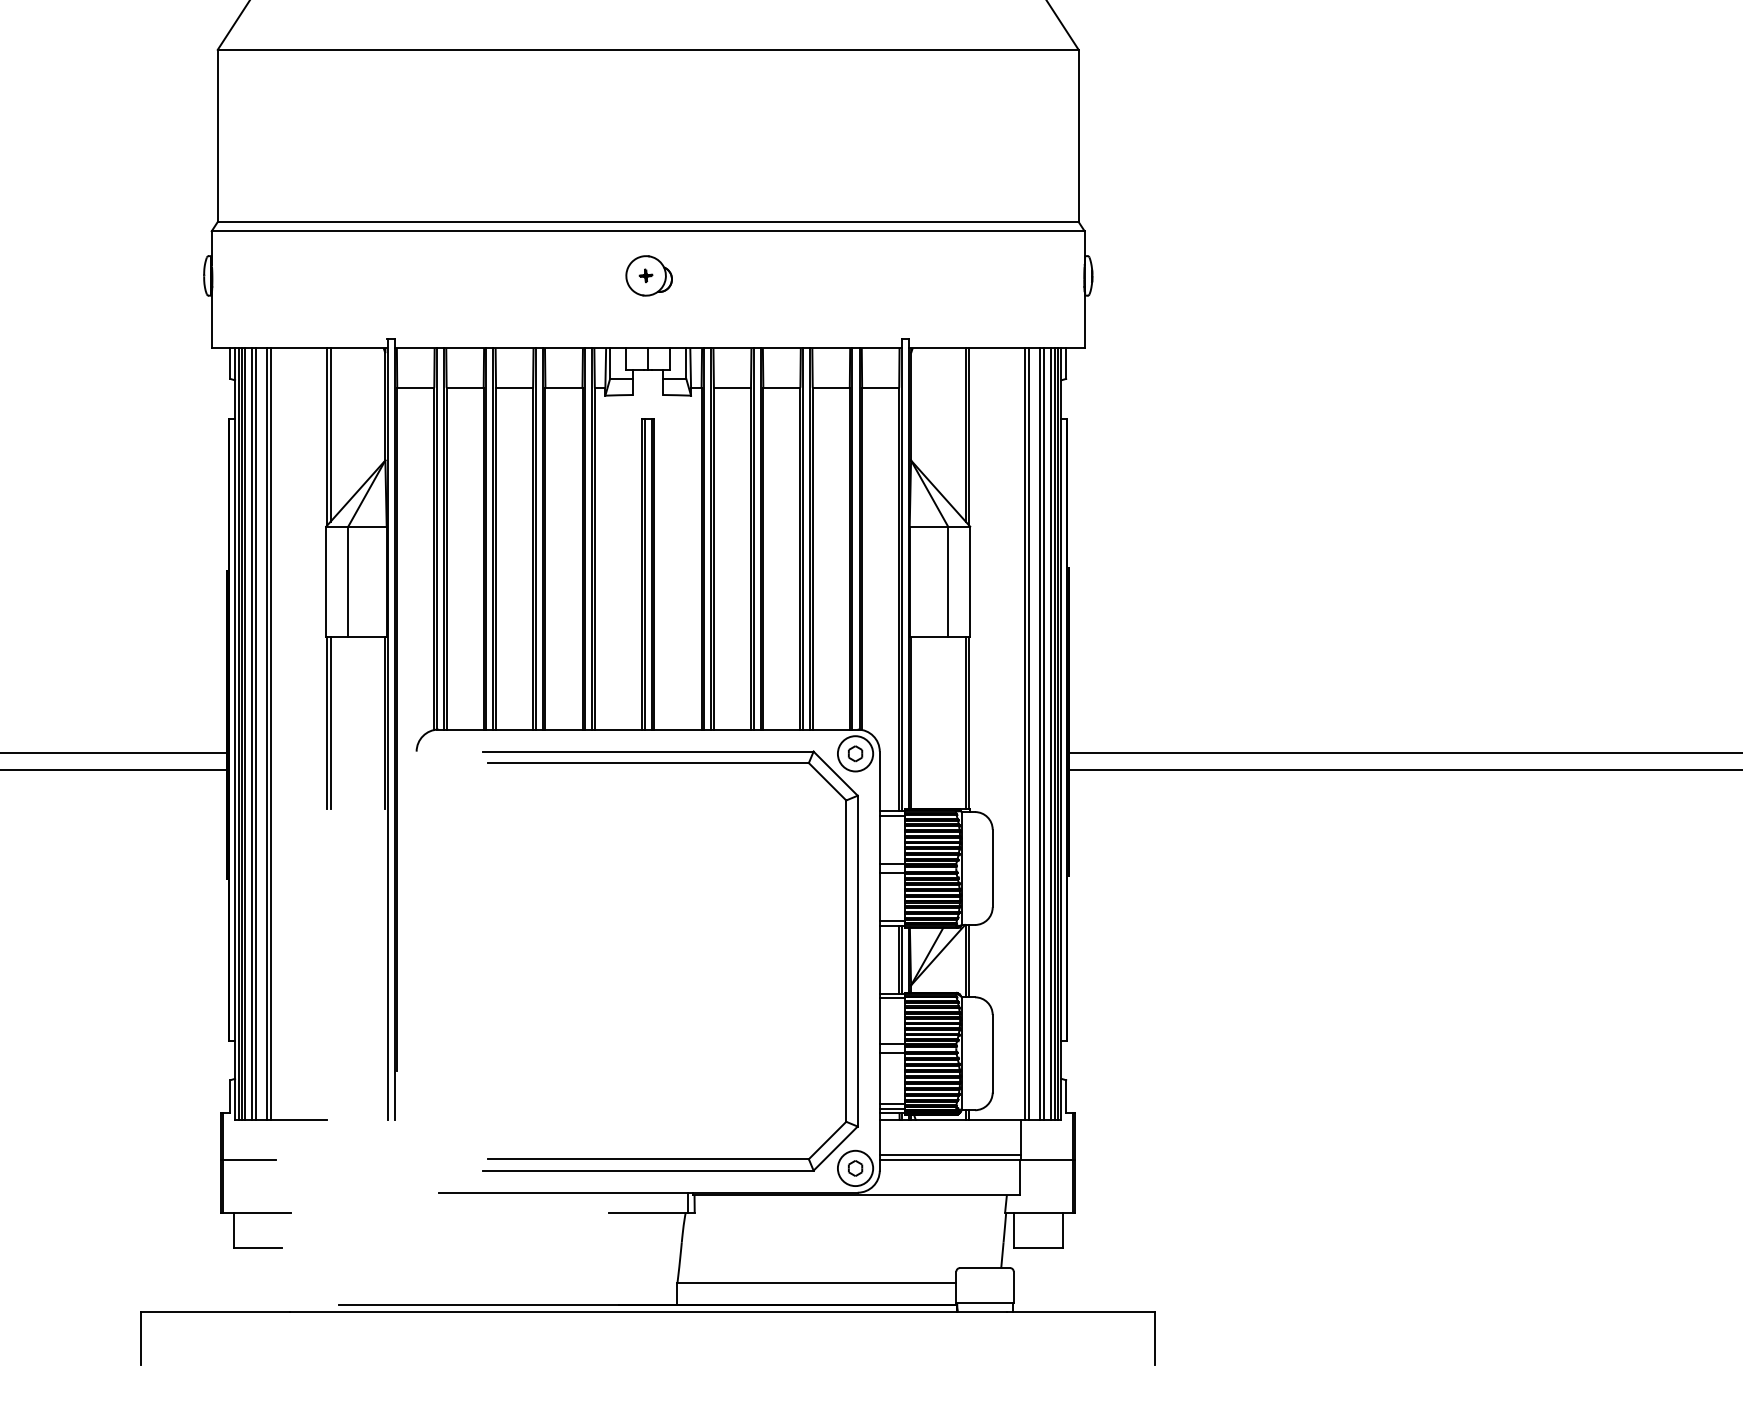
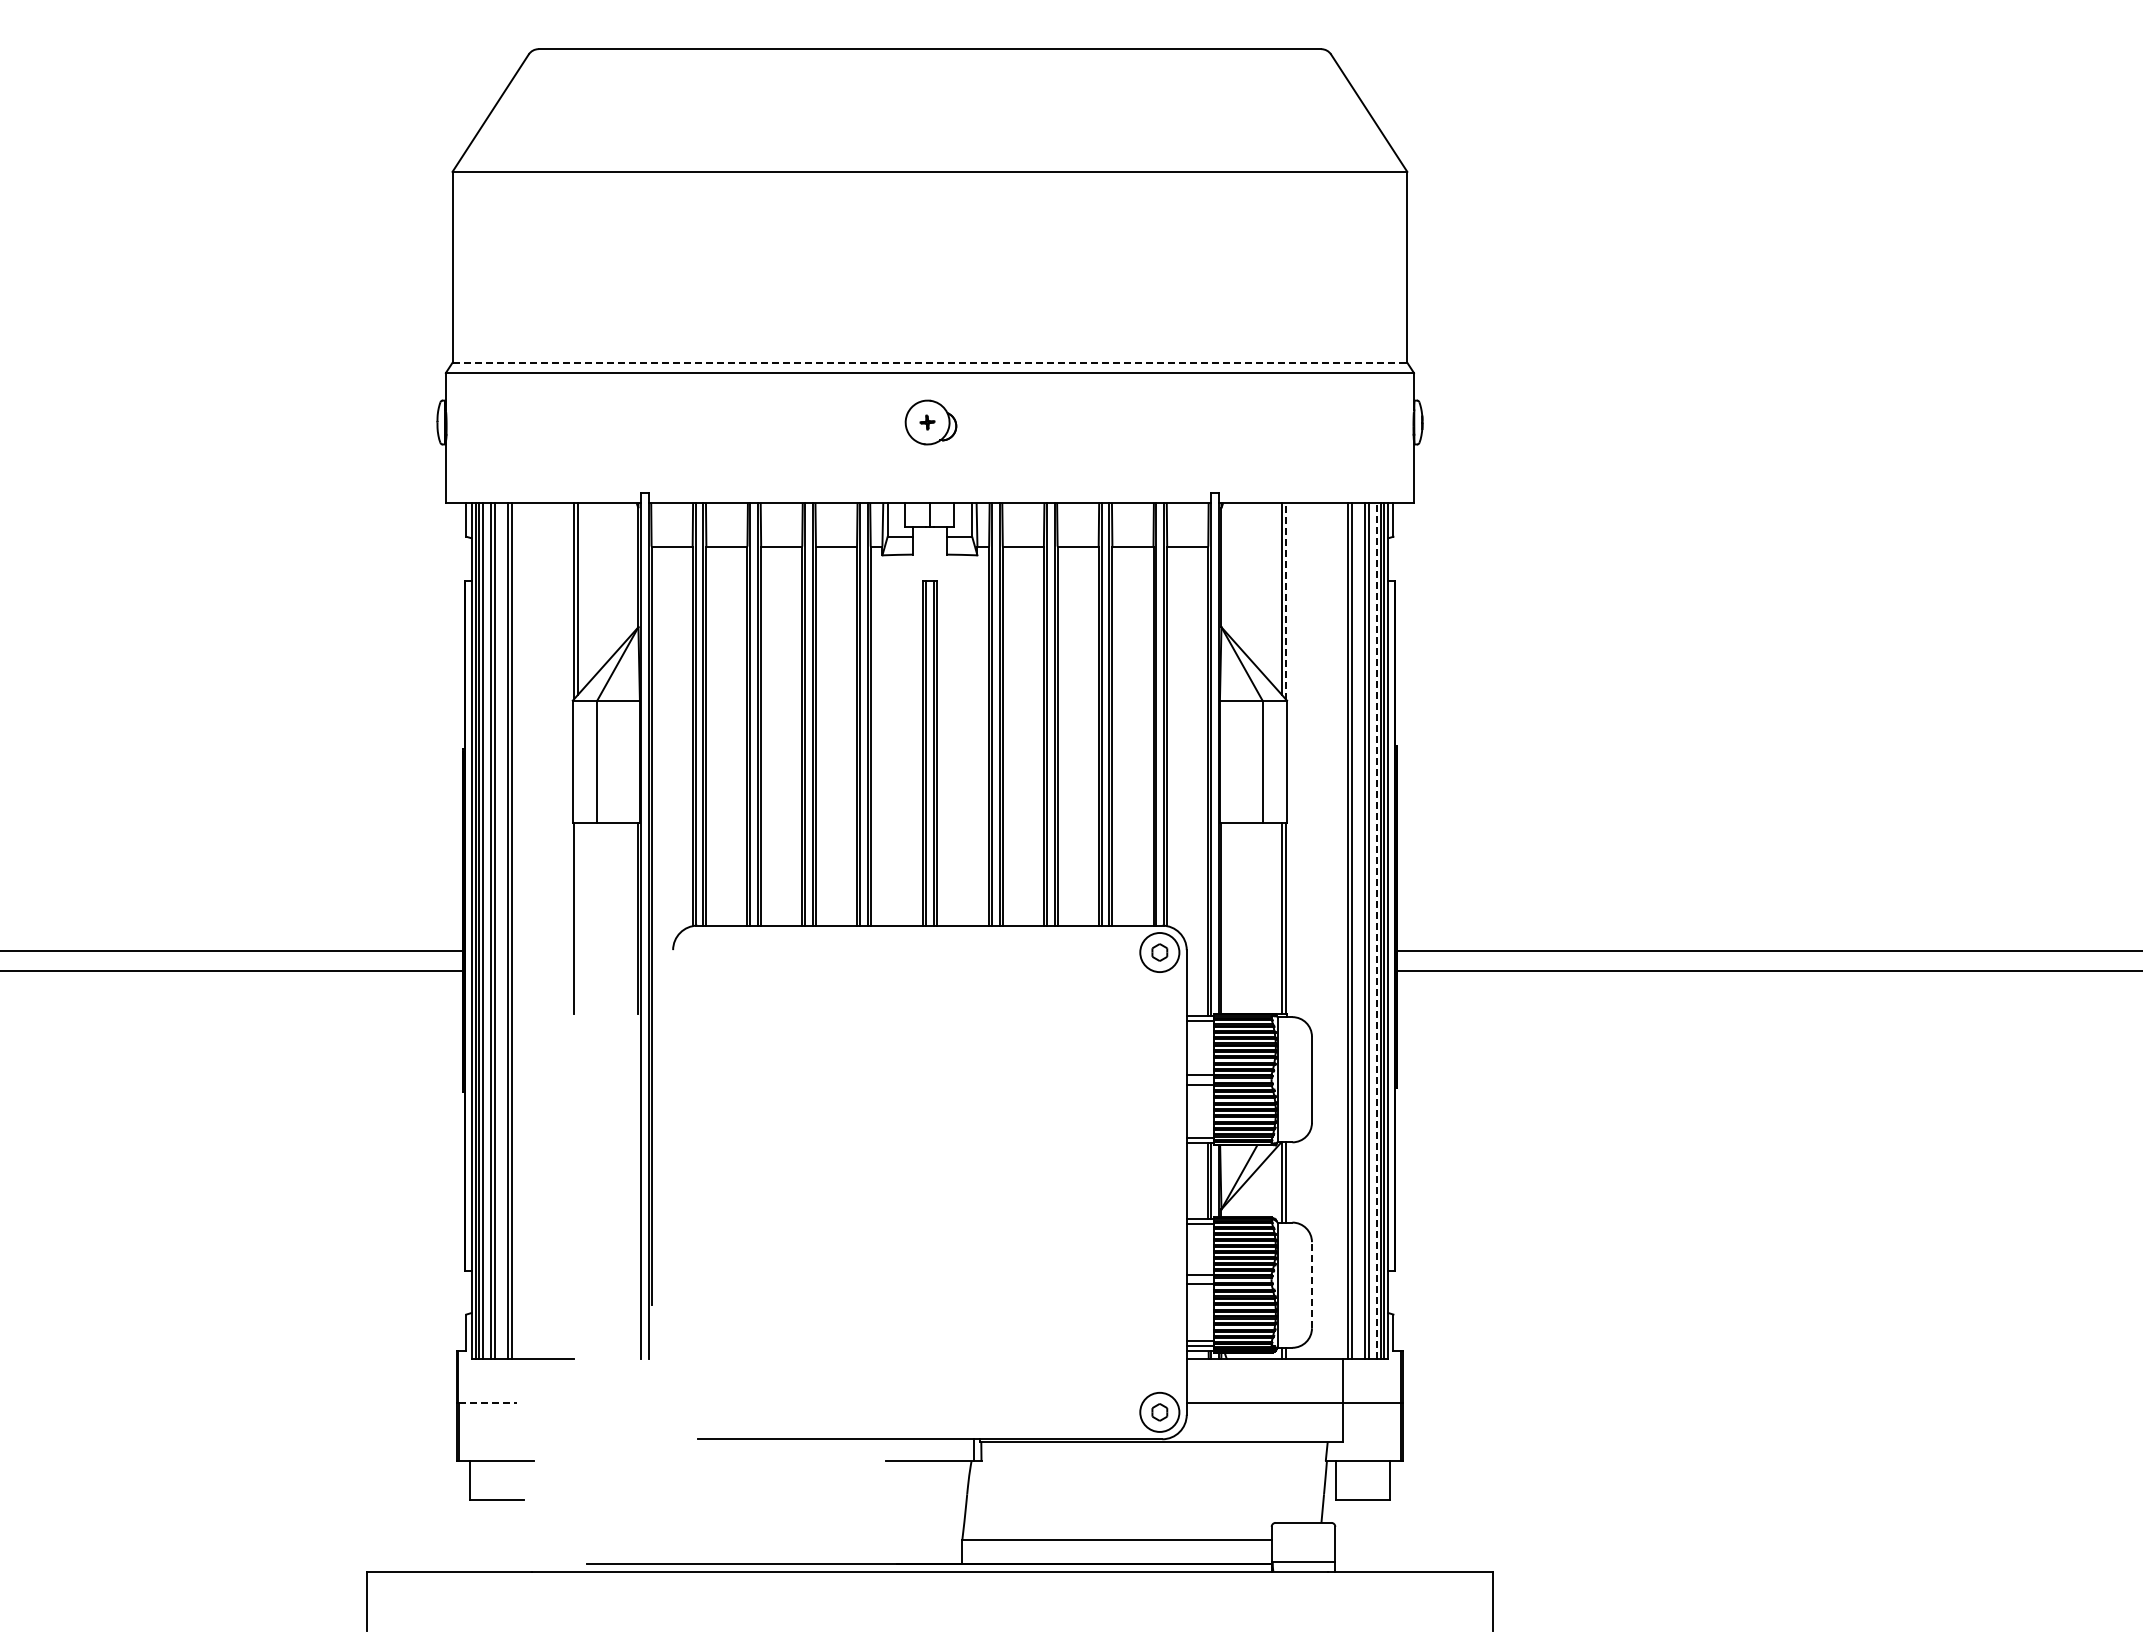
line: (648, 221) -> (930, 362), solid -> dashed
line: (969, 436) -> (1286, 600), solid -> dashed
line: (330, 722) -> (577, 917), removed
line: (1050, 733) -> (1376, 930), solid -> dashed
part: (846, 961) -> (1149, 1182), removed
line: (992, 1053) -> (1311, 1284), solid -> dashed
line: (949, 1155) -> (1264, 1397), removed
line: (250, 1159) -> (488, 1402), solid -> dashed

